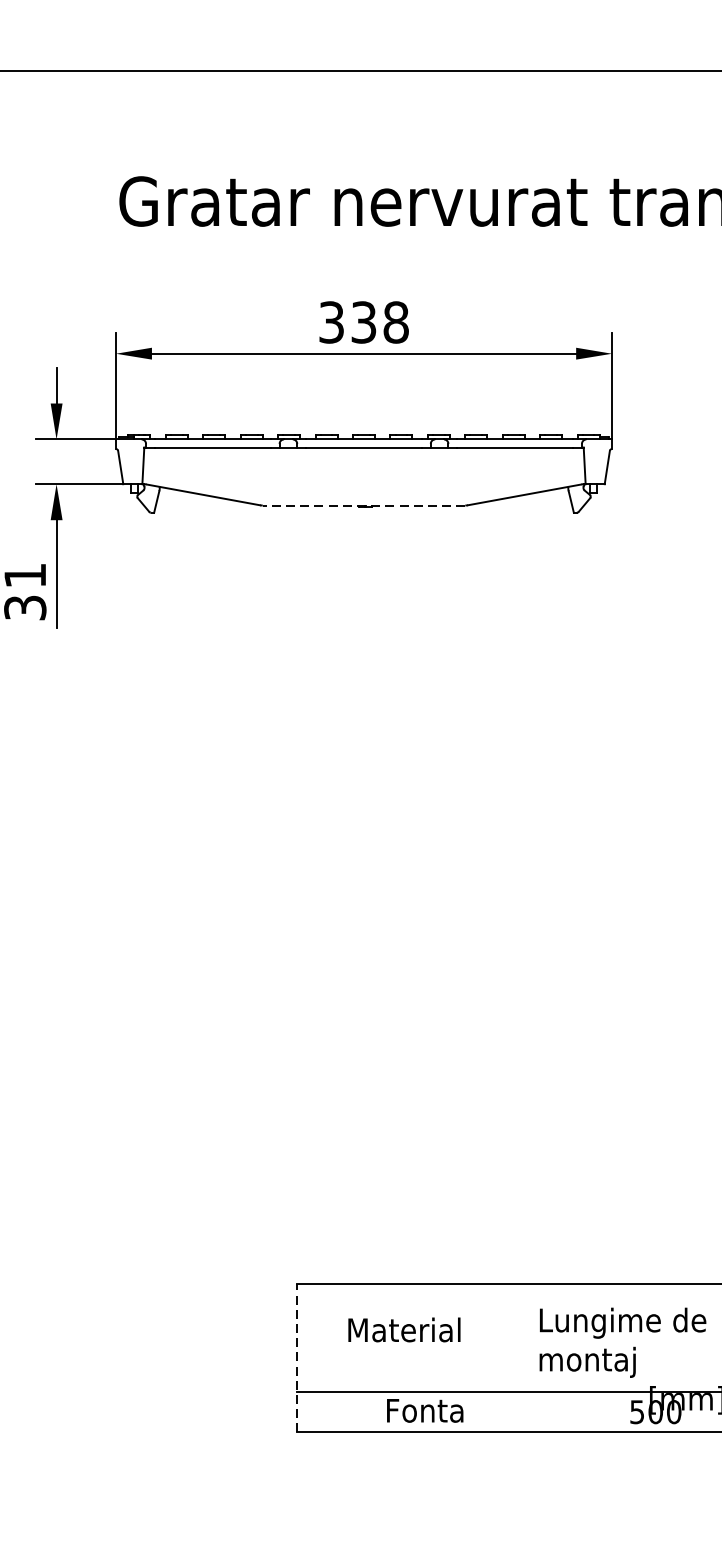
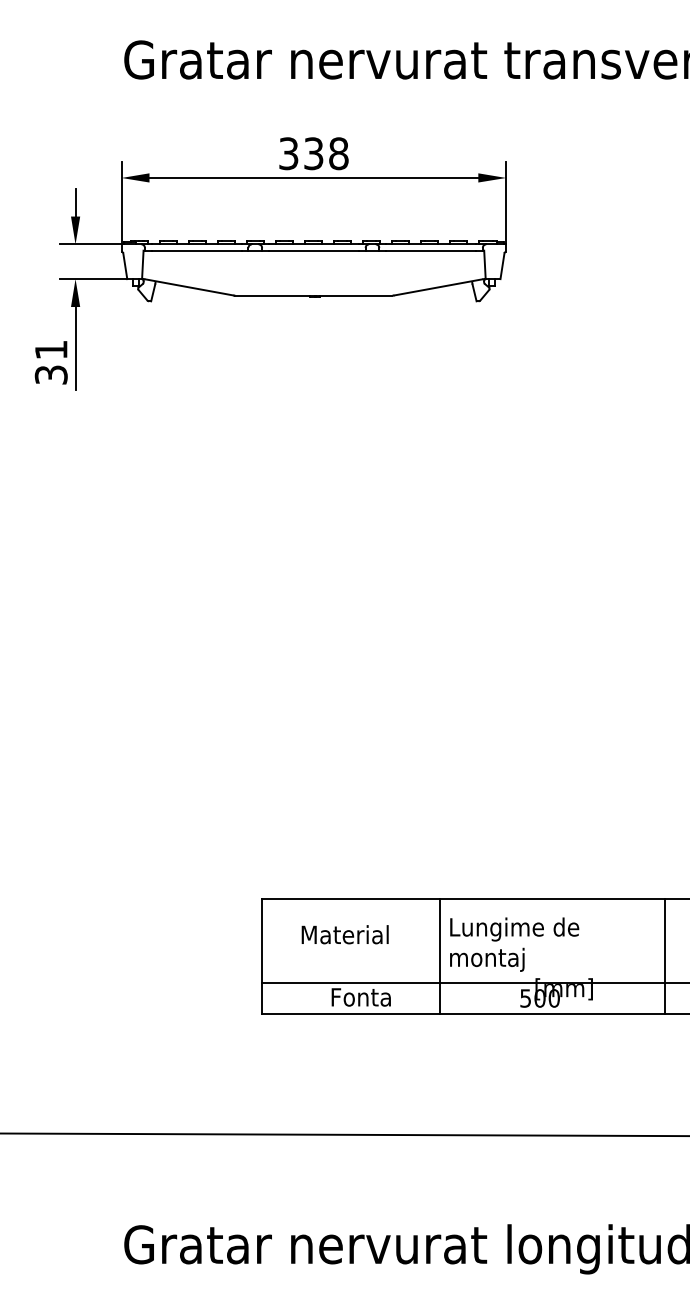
line: (363, 505) -> (313, 295), dashed -> solid
line: (296, 1358) -> (261, 956), dashed -> solid
line: (527, 1358) -> (440, 956), added

